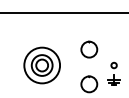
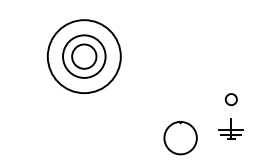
part: (89, 49) -> (181, 66), removed
part: (41, 65) -> (82, 56), moved

